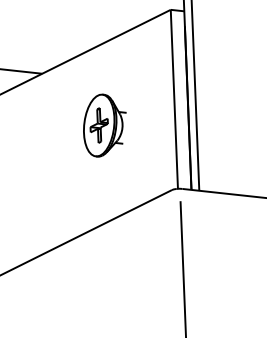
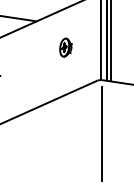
part: (105, 124) -> (66, 47), size x0.6

